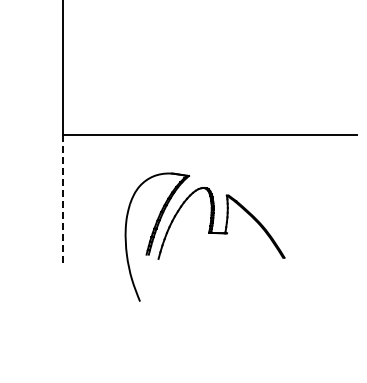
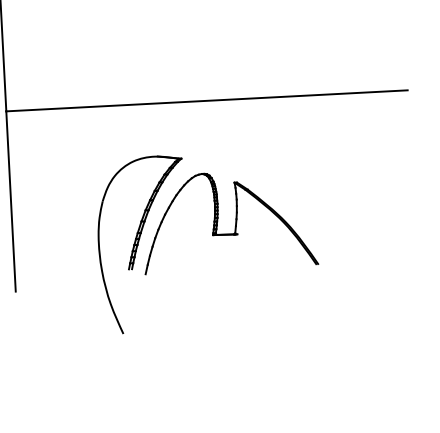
line: (63, 200) -> (11, 201), dashed -> solid

